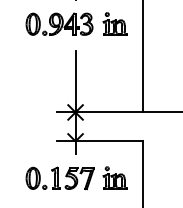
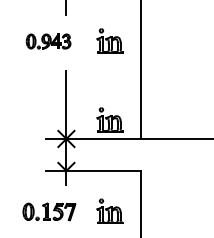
part: (59, 24) -> (48, 41), size x0.6
part: (114, 94) -> (109, 119), added
part: (60, 178) -> (49, 211), size x0.7

